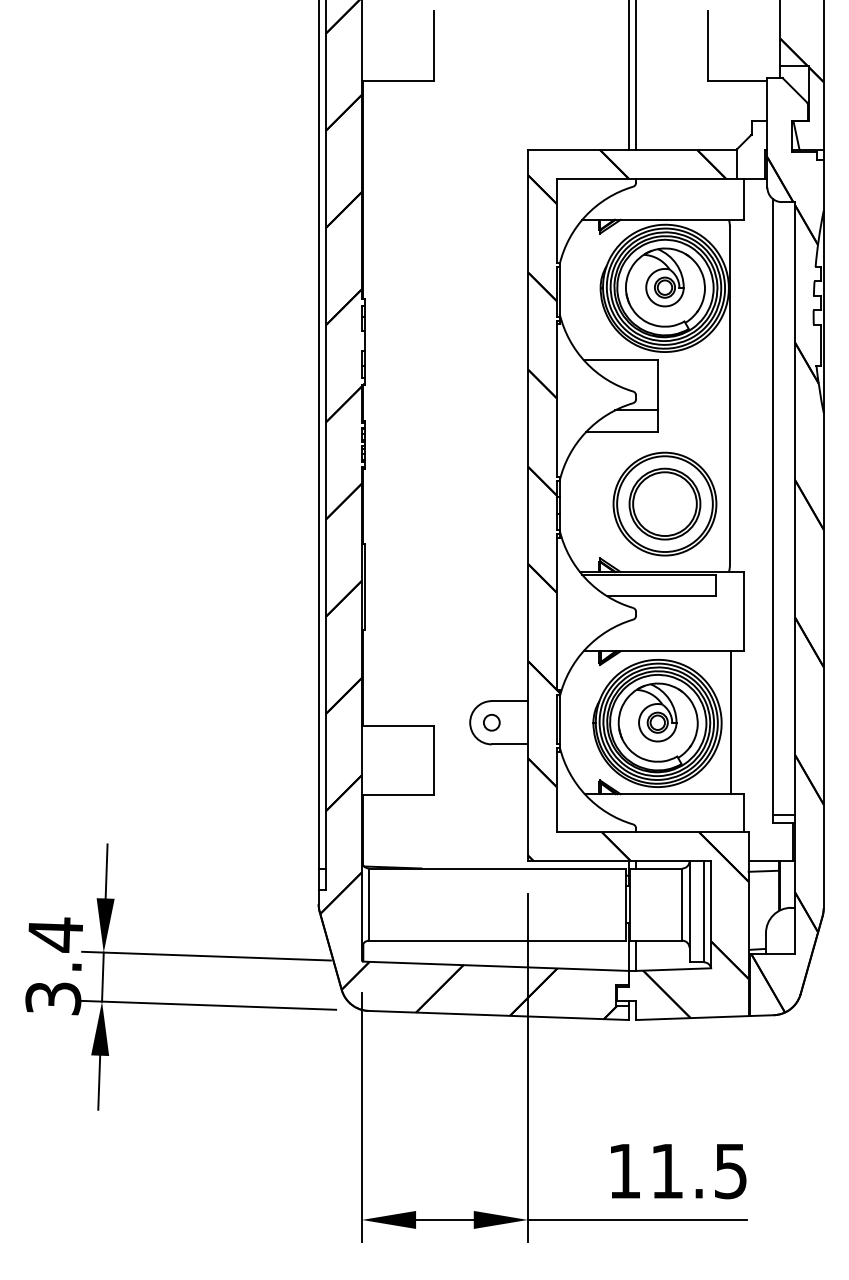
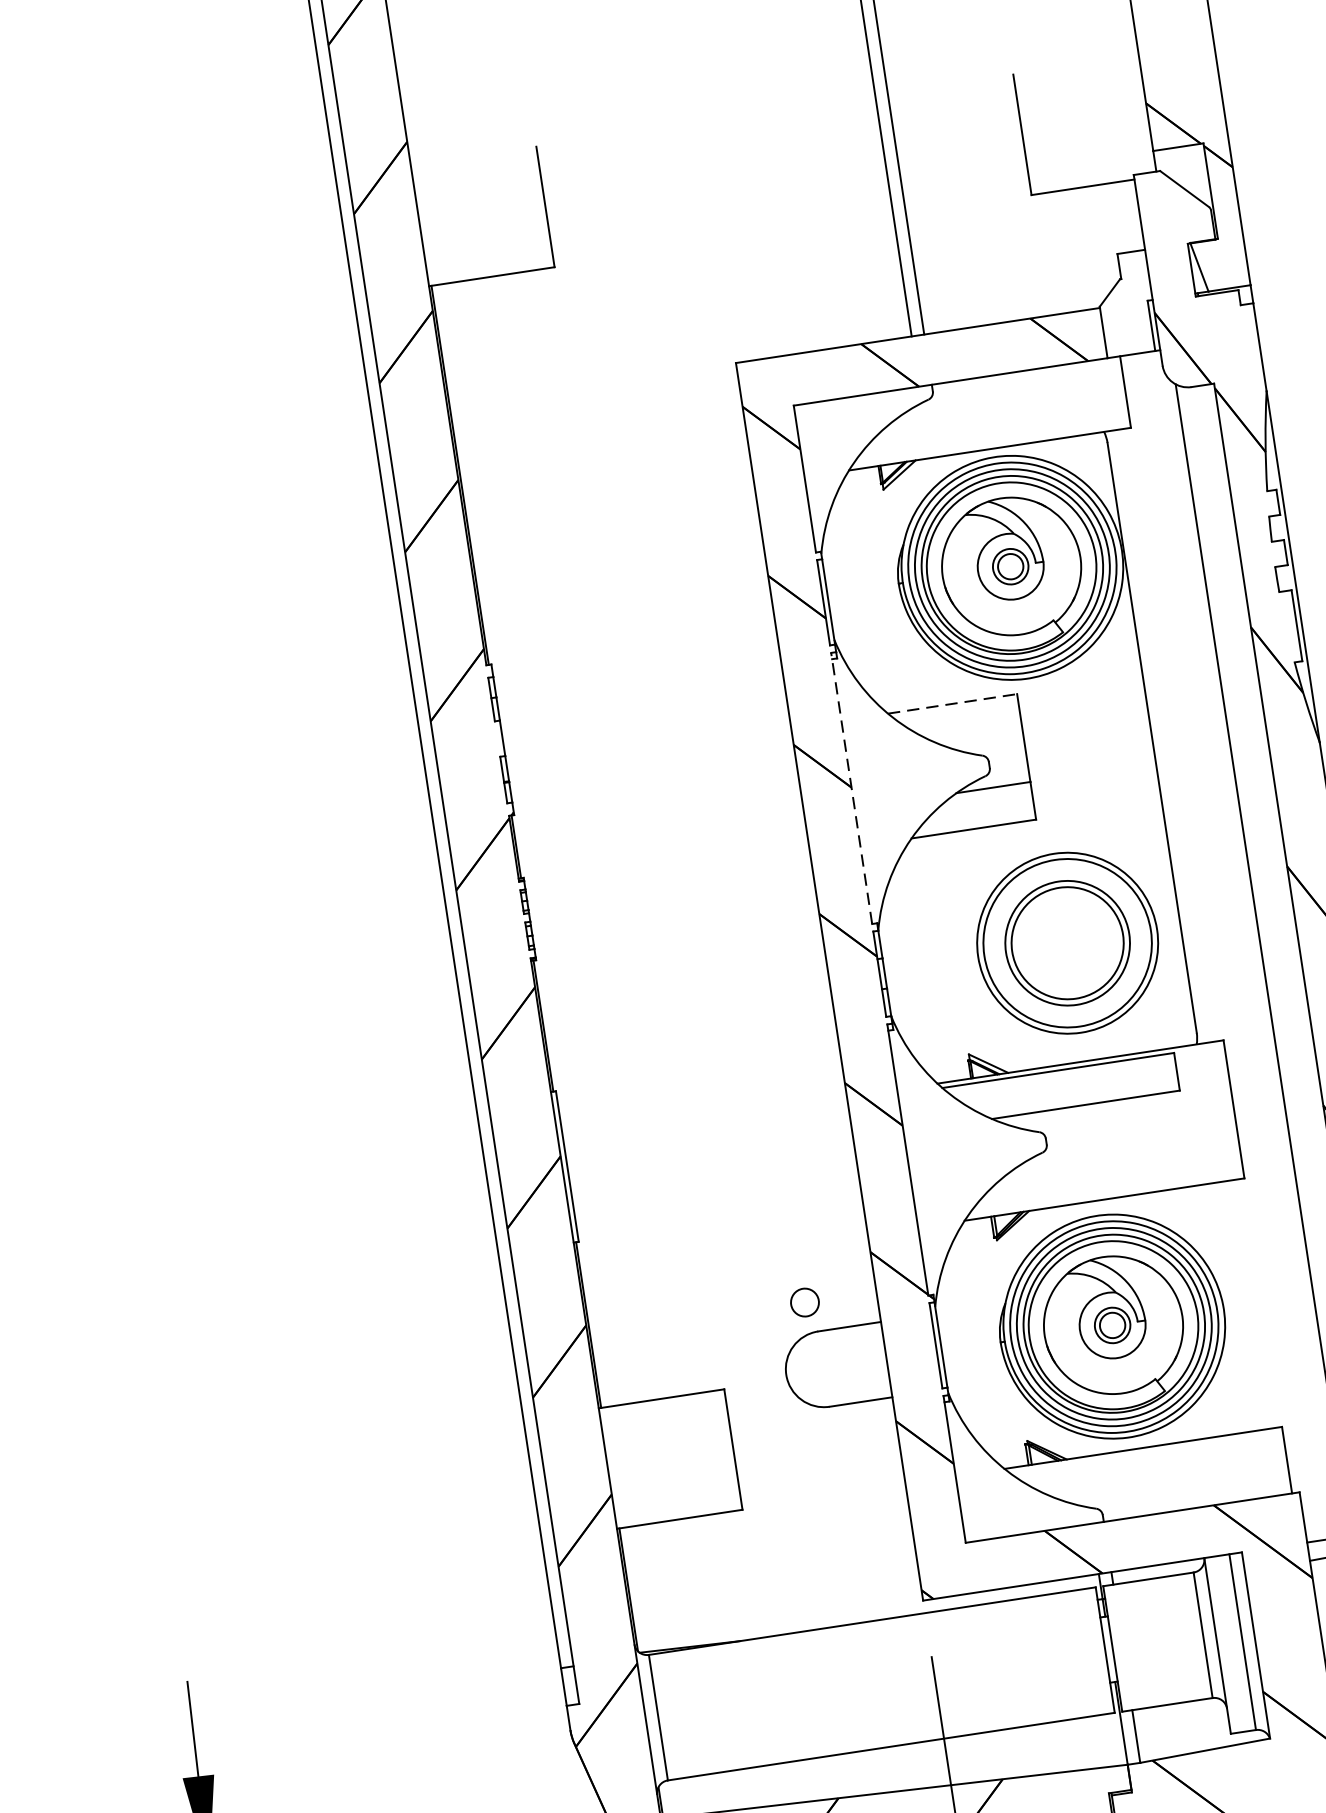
line: (621, 359) -> (953, 703), solid -> dashed
line: (556, 398) -> (851, 788), solid -> dashed
circle: (491, 722) -> (804, 1302), moved
line: (731, 722) -> (1240, 1305), removed

